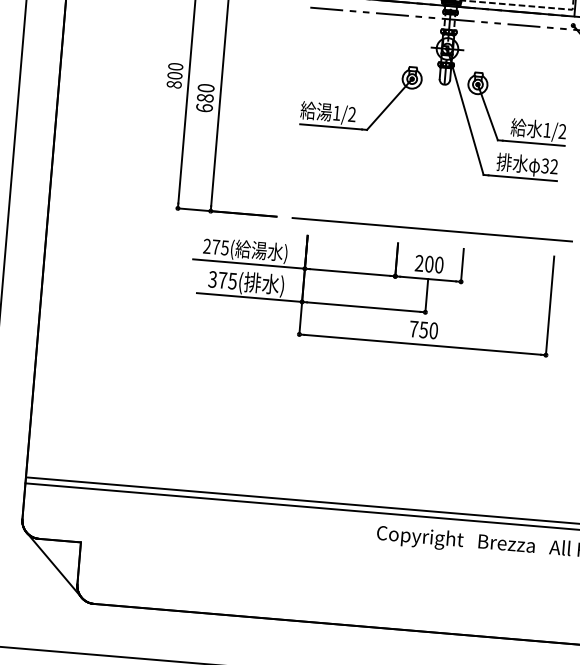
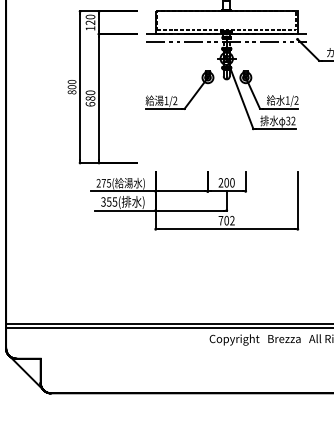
line: (431, 228) -> (226, 162), removed
text: (221, 279) -> (108, 201), 375( -> 355(
text: (428, 330) -> (229, 220), 750 -> 702

